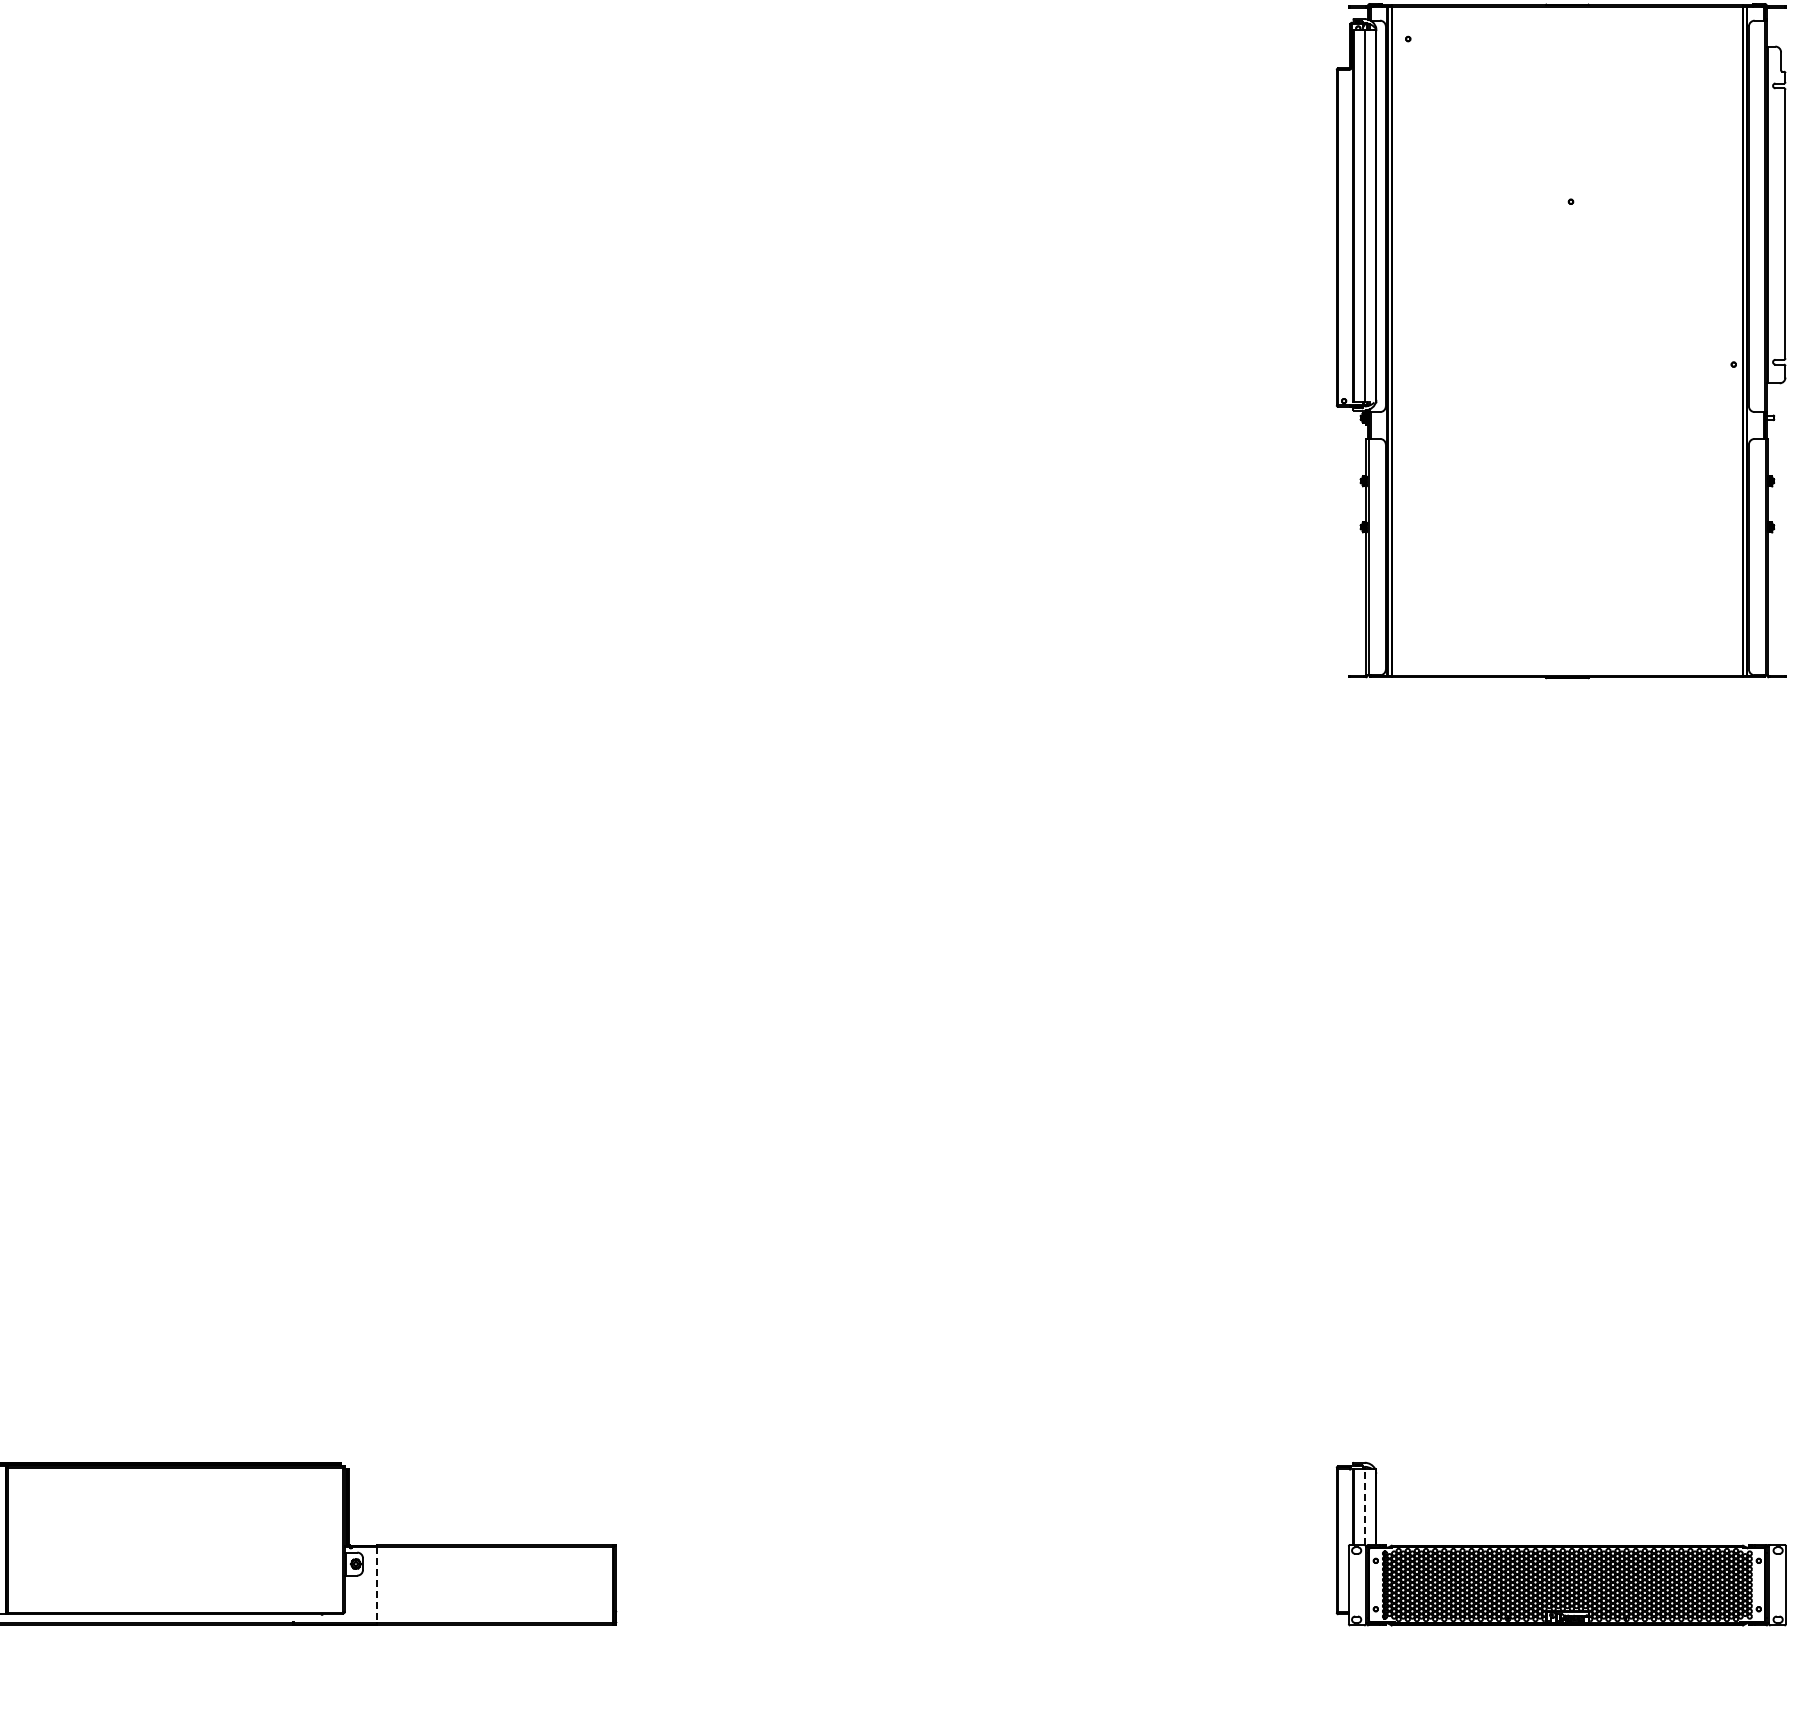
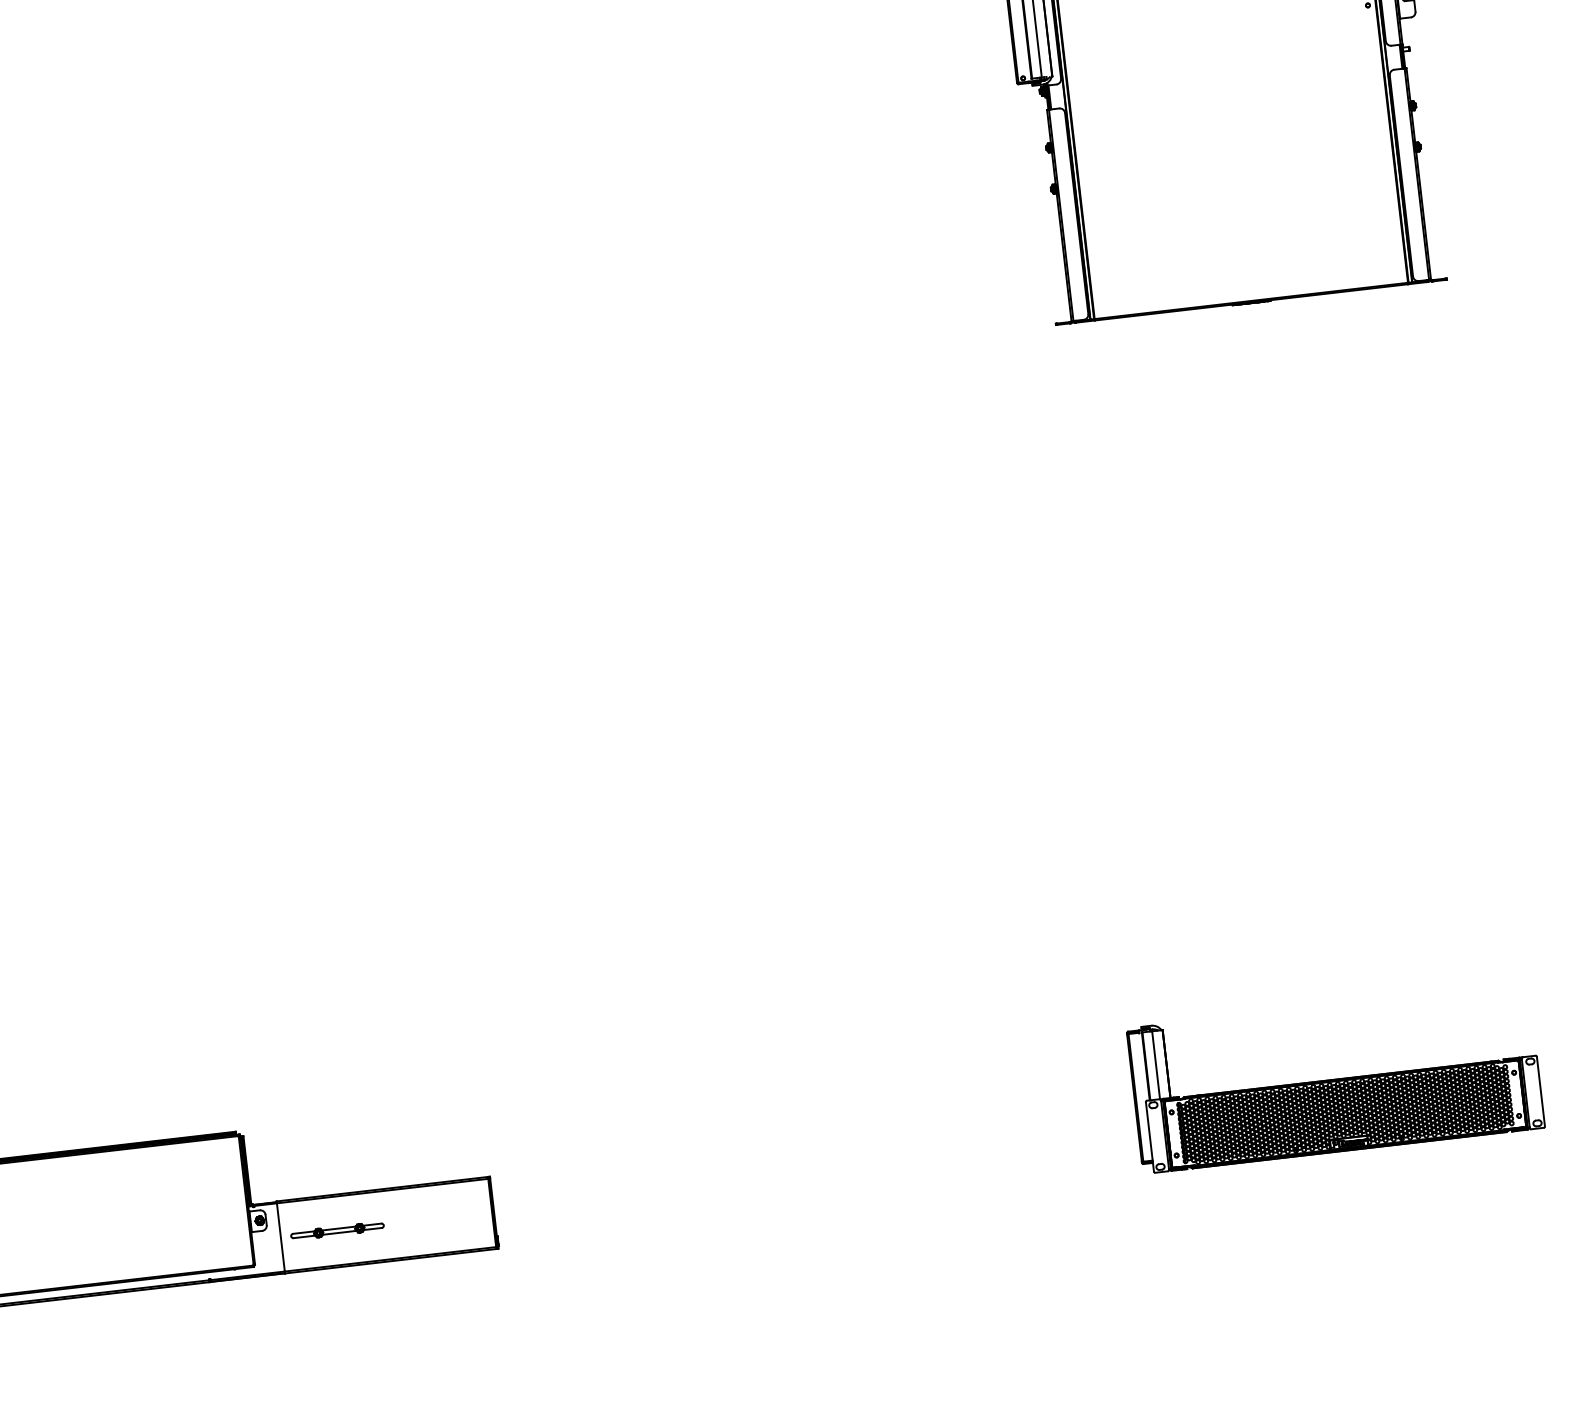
line: (1364, 1506) -> (1155, 1064), dashed -> solid
part: (439, 1584) -> (336, 1230), added
line: (377, 1585) -> (281, 1237), dashed -> solid

